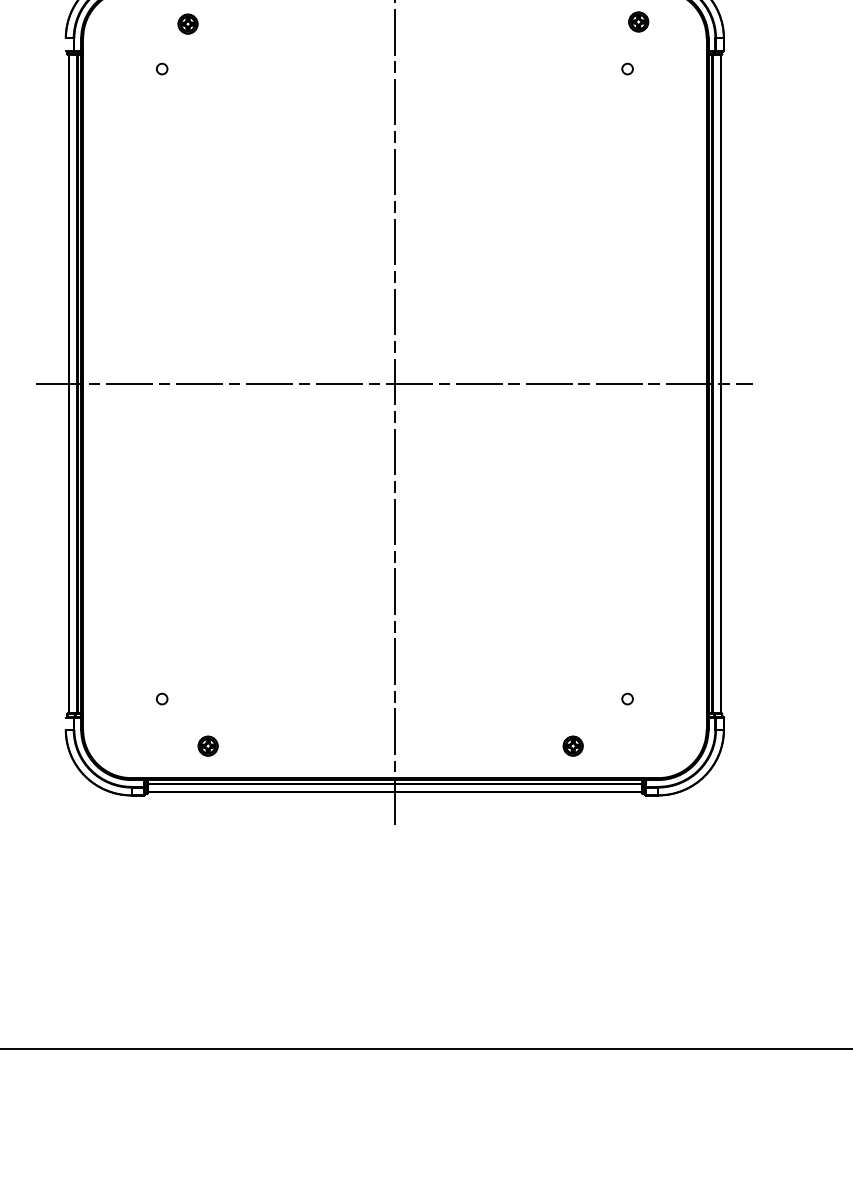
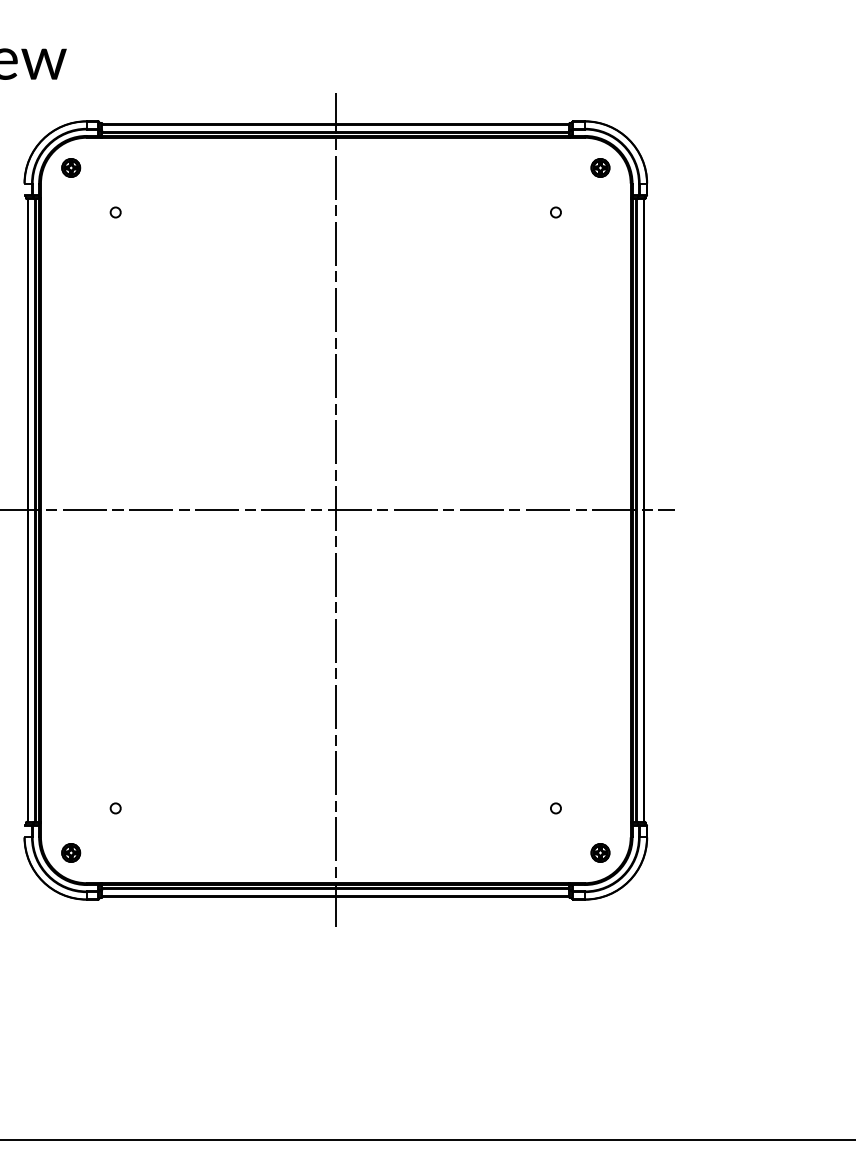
part: (638, 21) -> (600, 167), moved
part: (188, 23) -> (71, 167), moved
part: (208, 745) -> (71, 852), moved
part: (573, 745) -> (600, 852), moved

